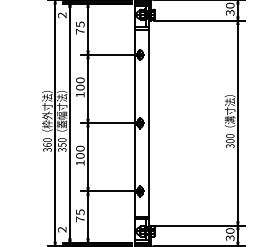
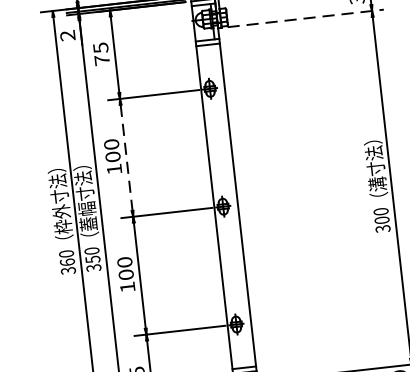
line: (199, 20) -> (305, 18), solid -> dashed
line: (88, 89) -> (127, 158), solid -> dashed

